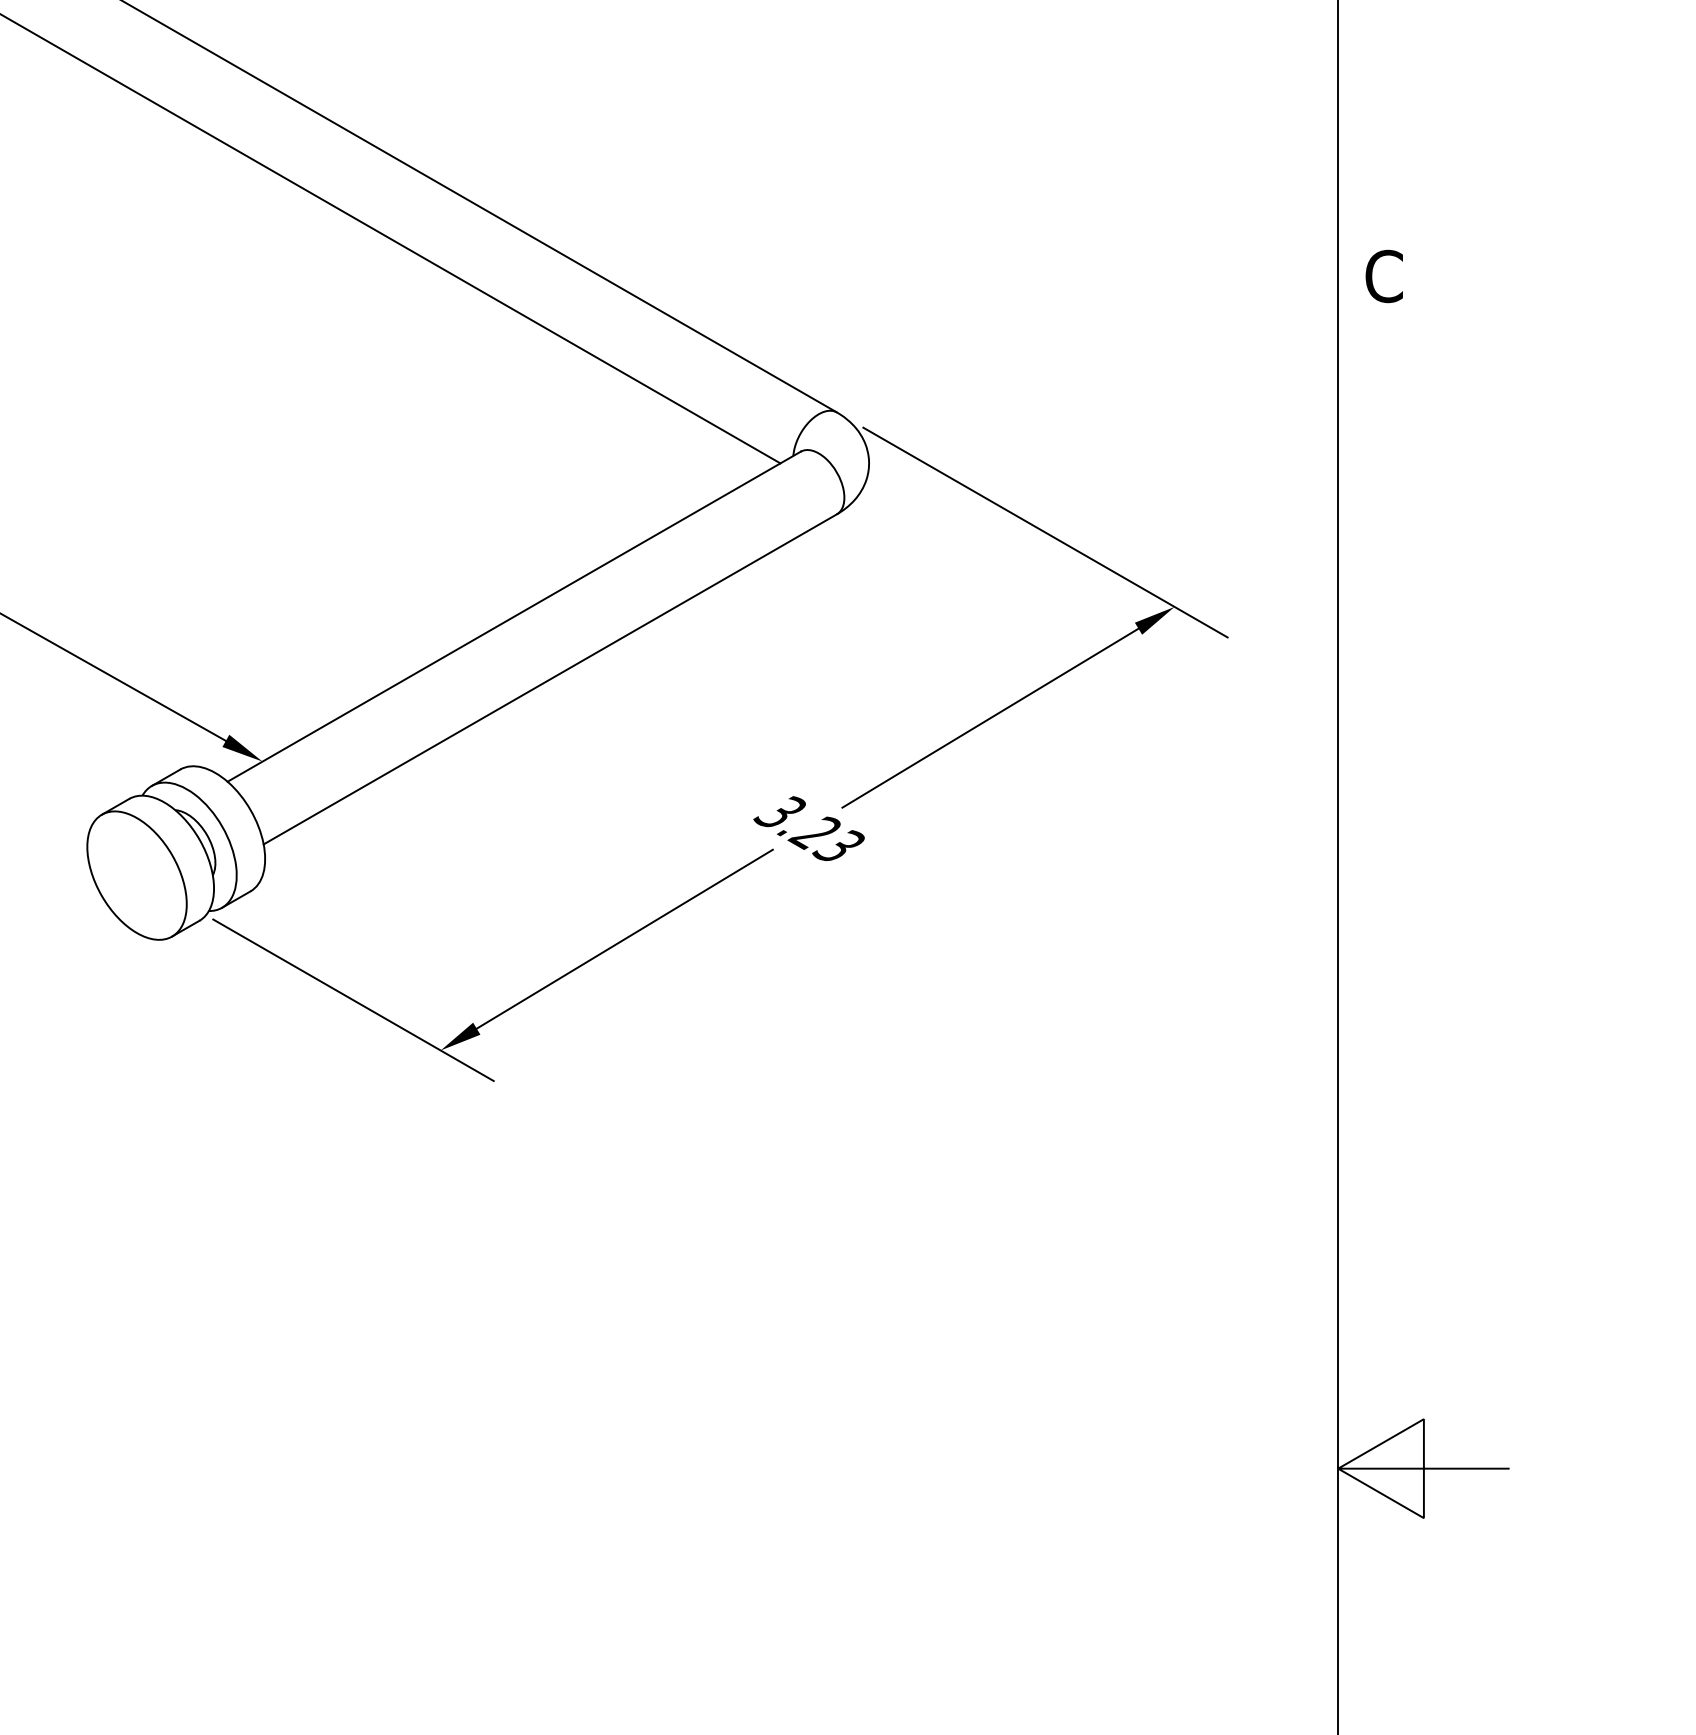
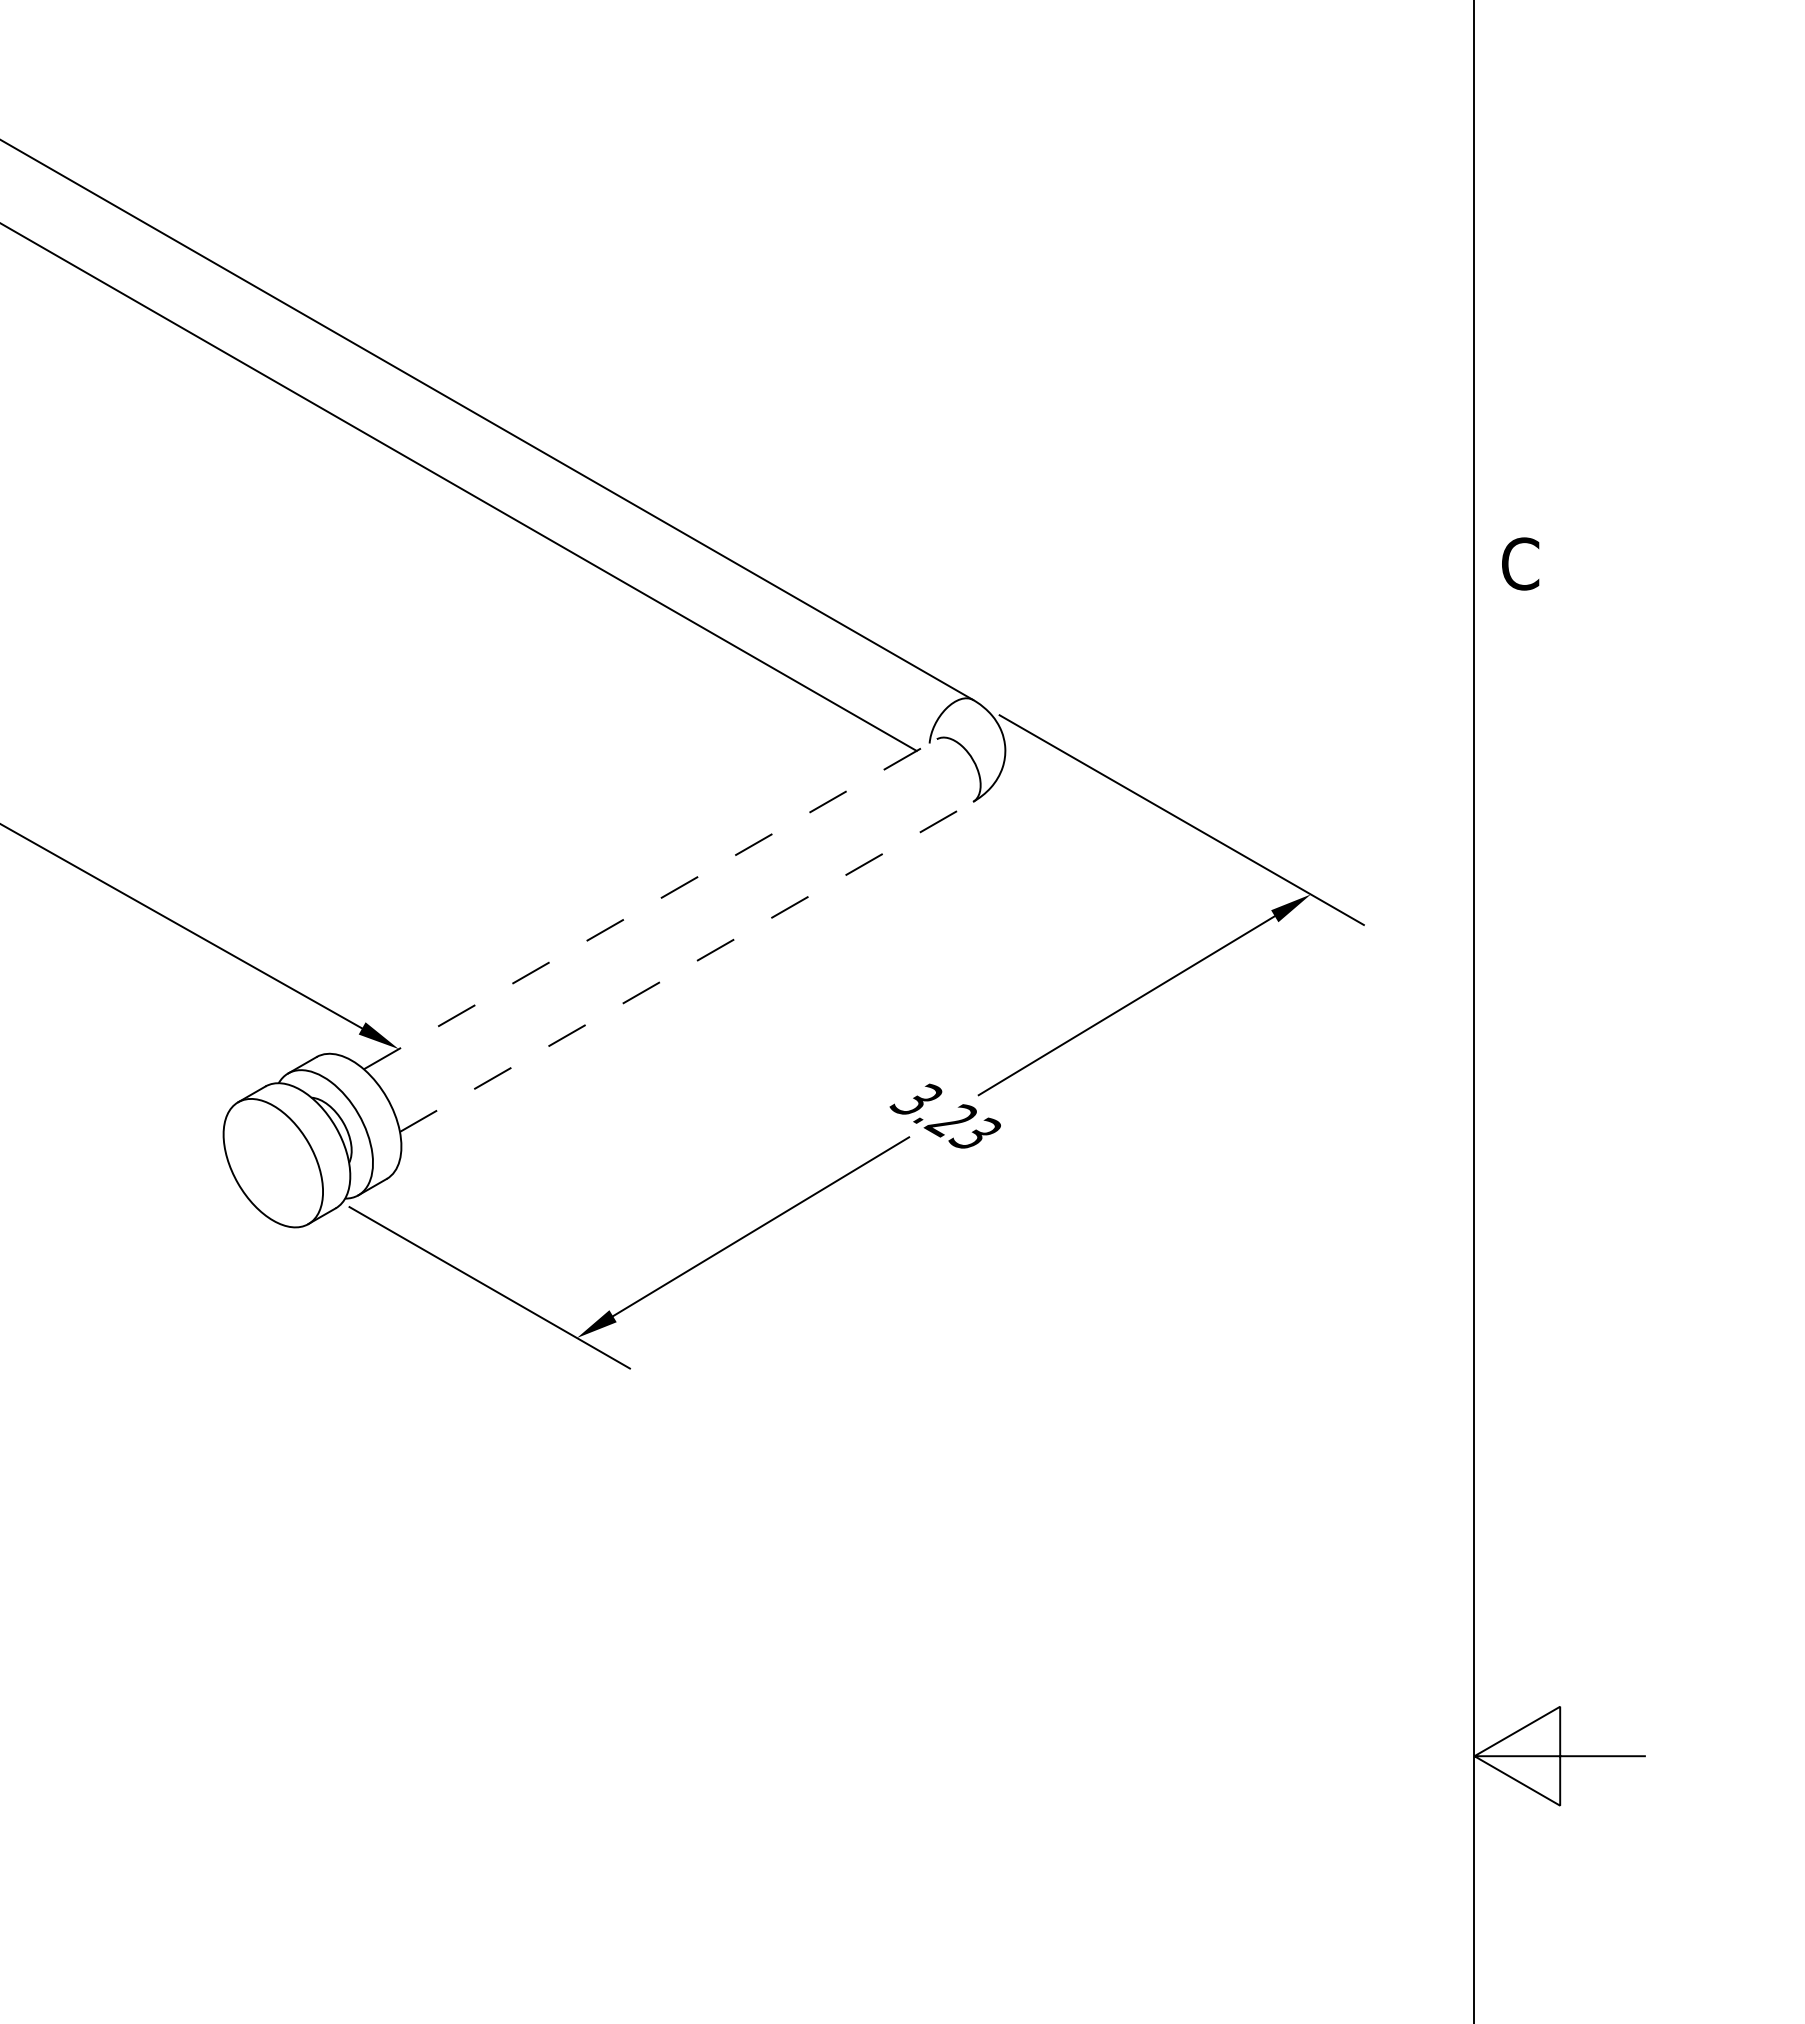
line: (514, 616) -> (650, 904), solid -> dashed
line: (550, 678) -> (686, 966), solid -> dashed

